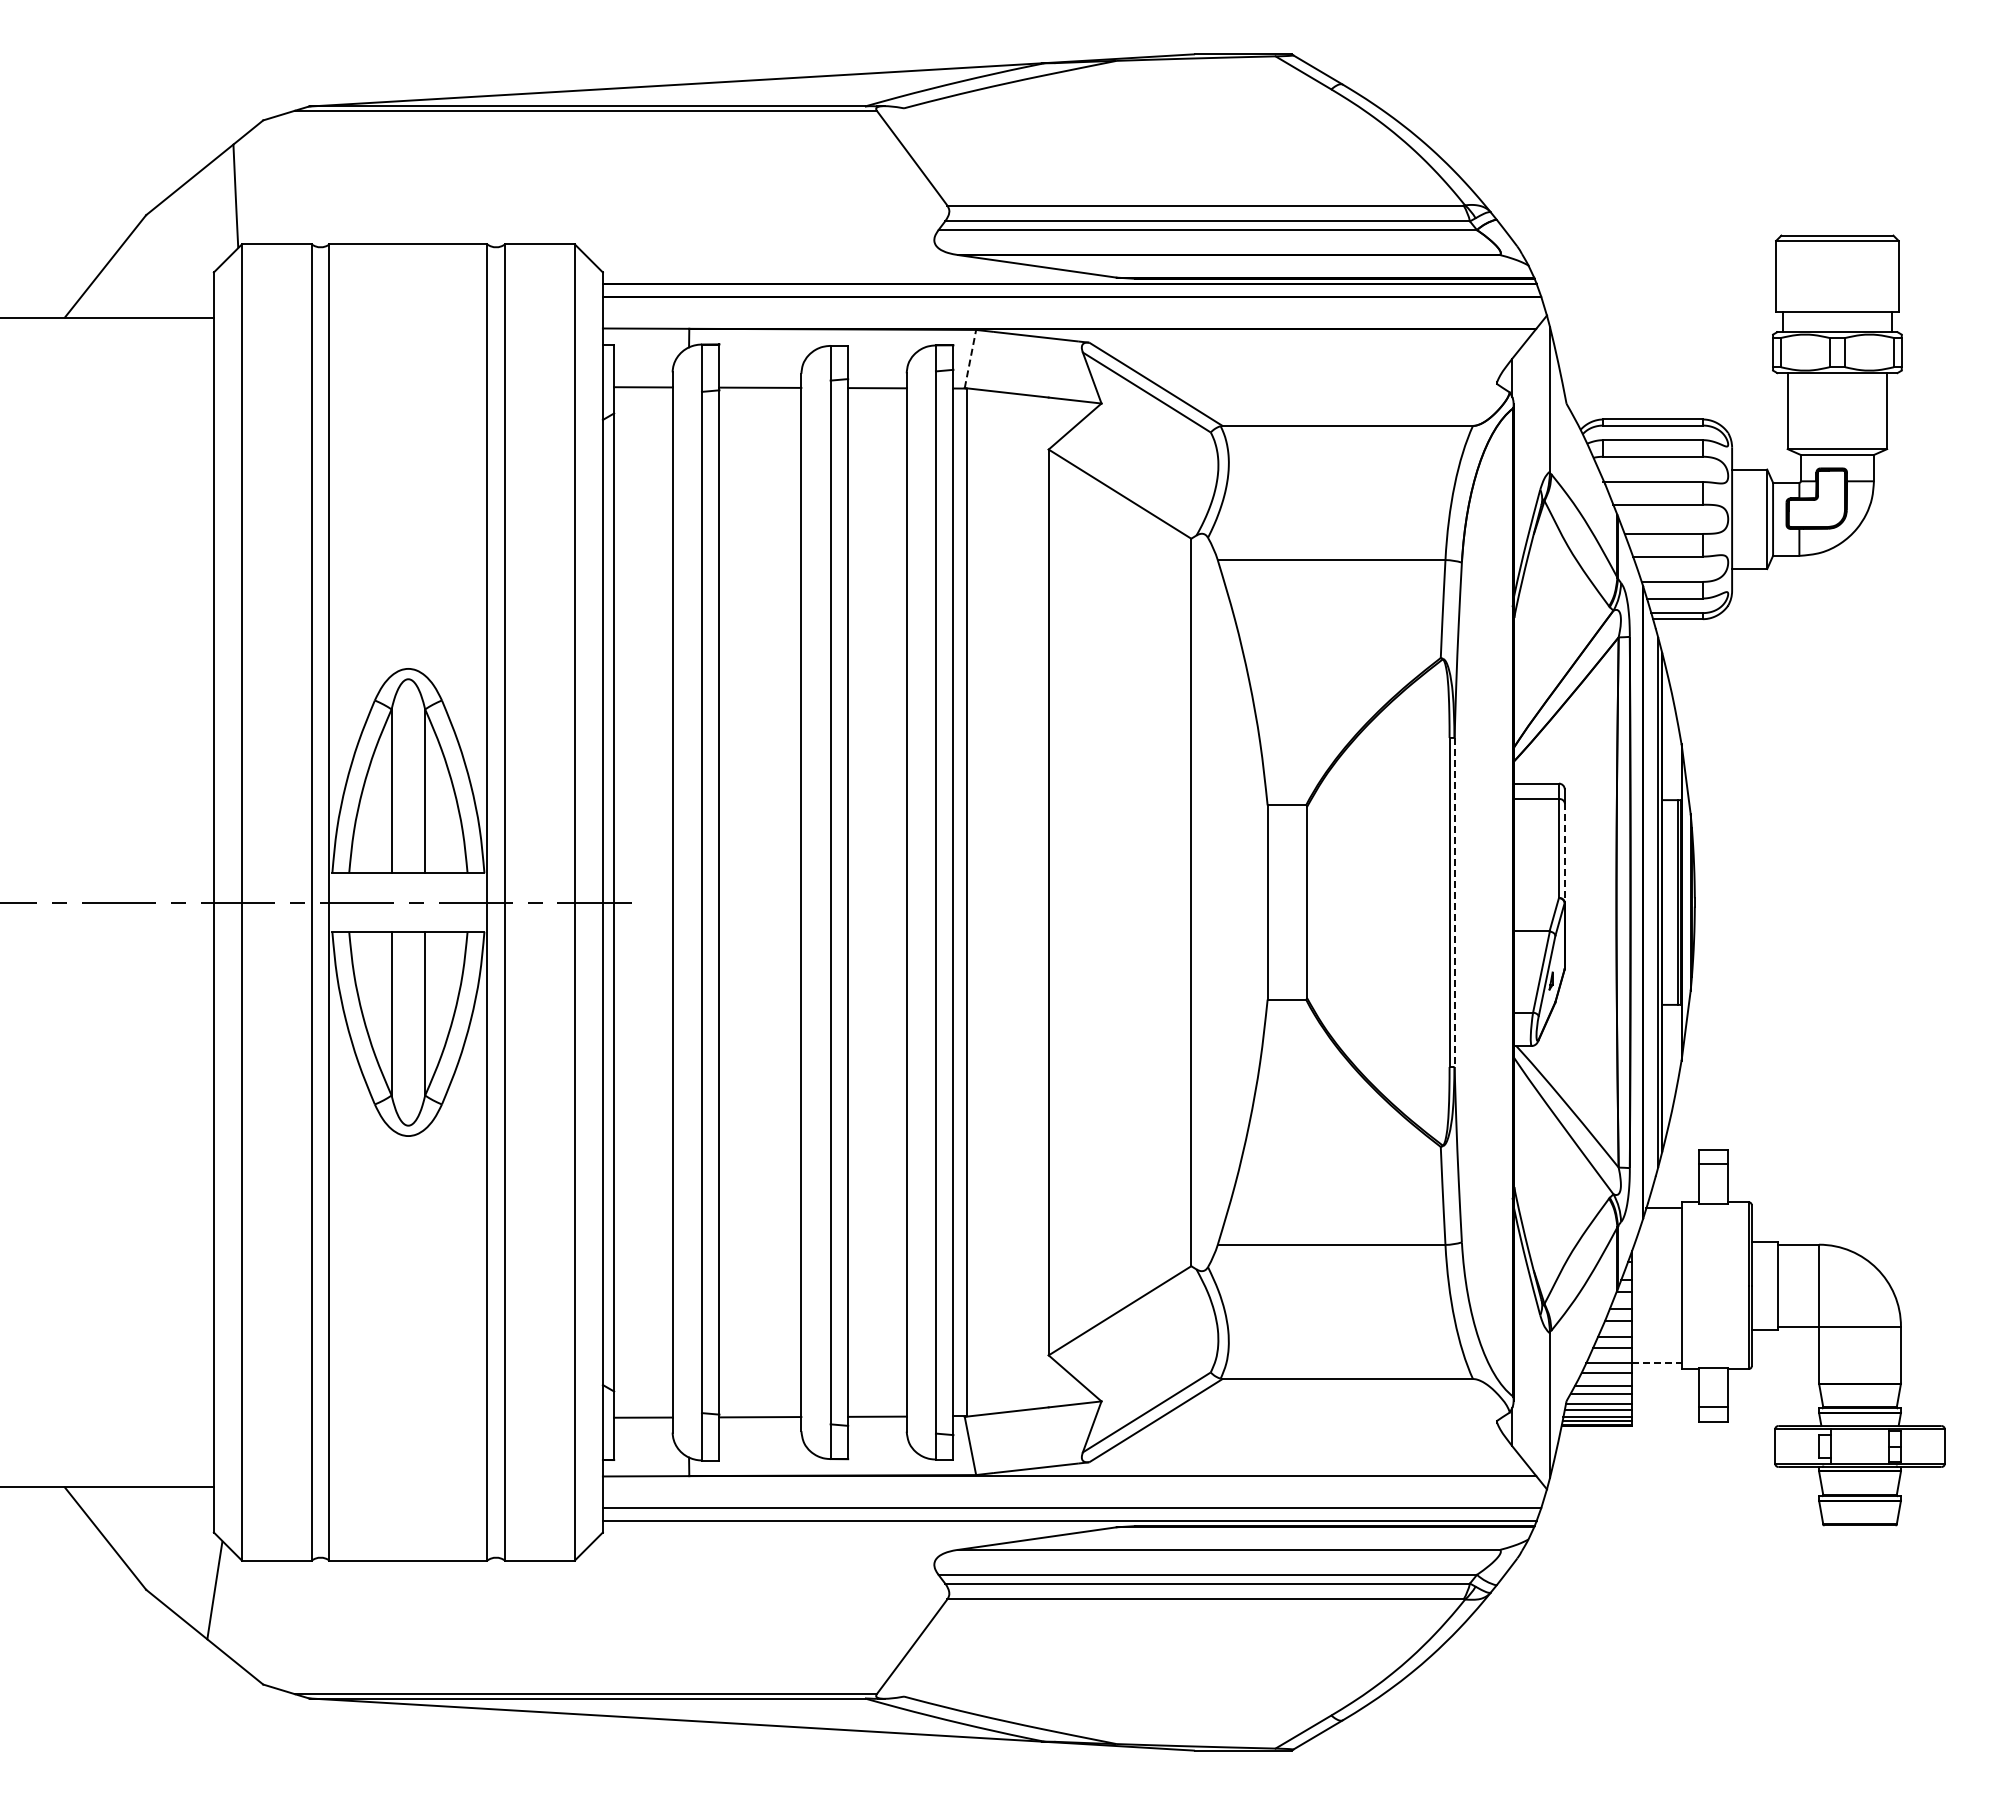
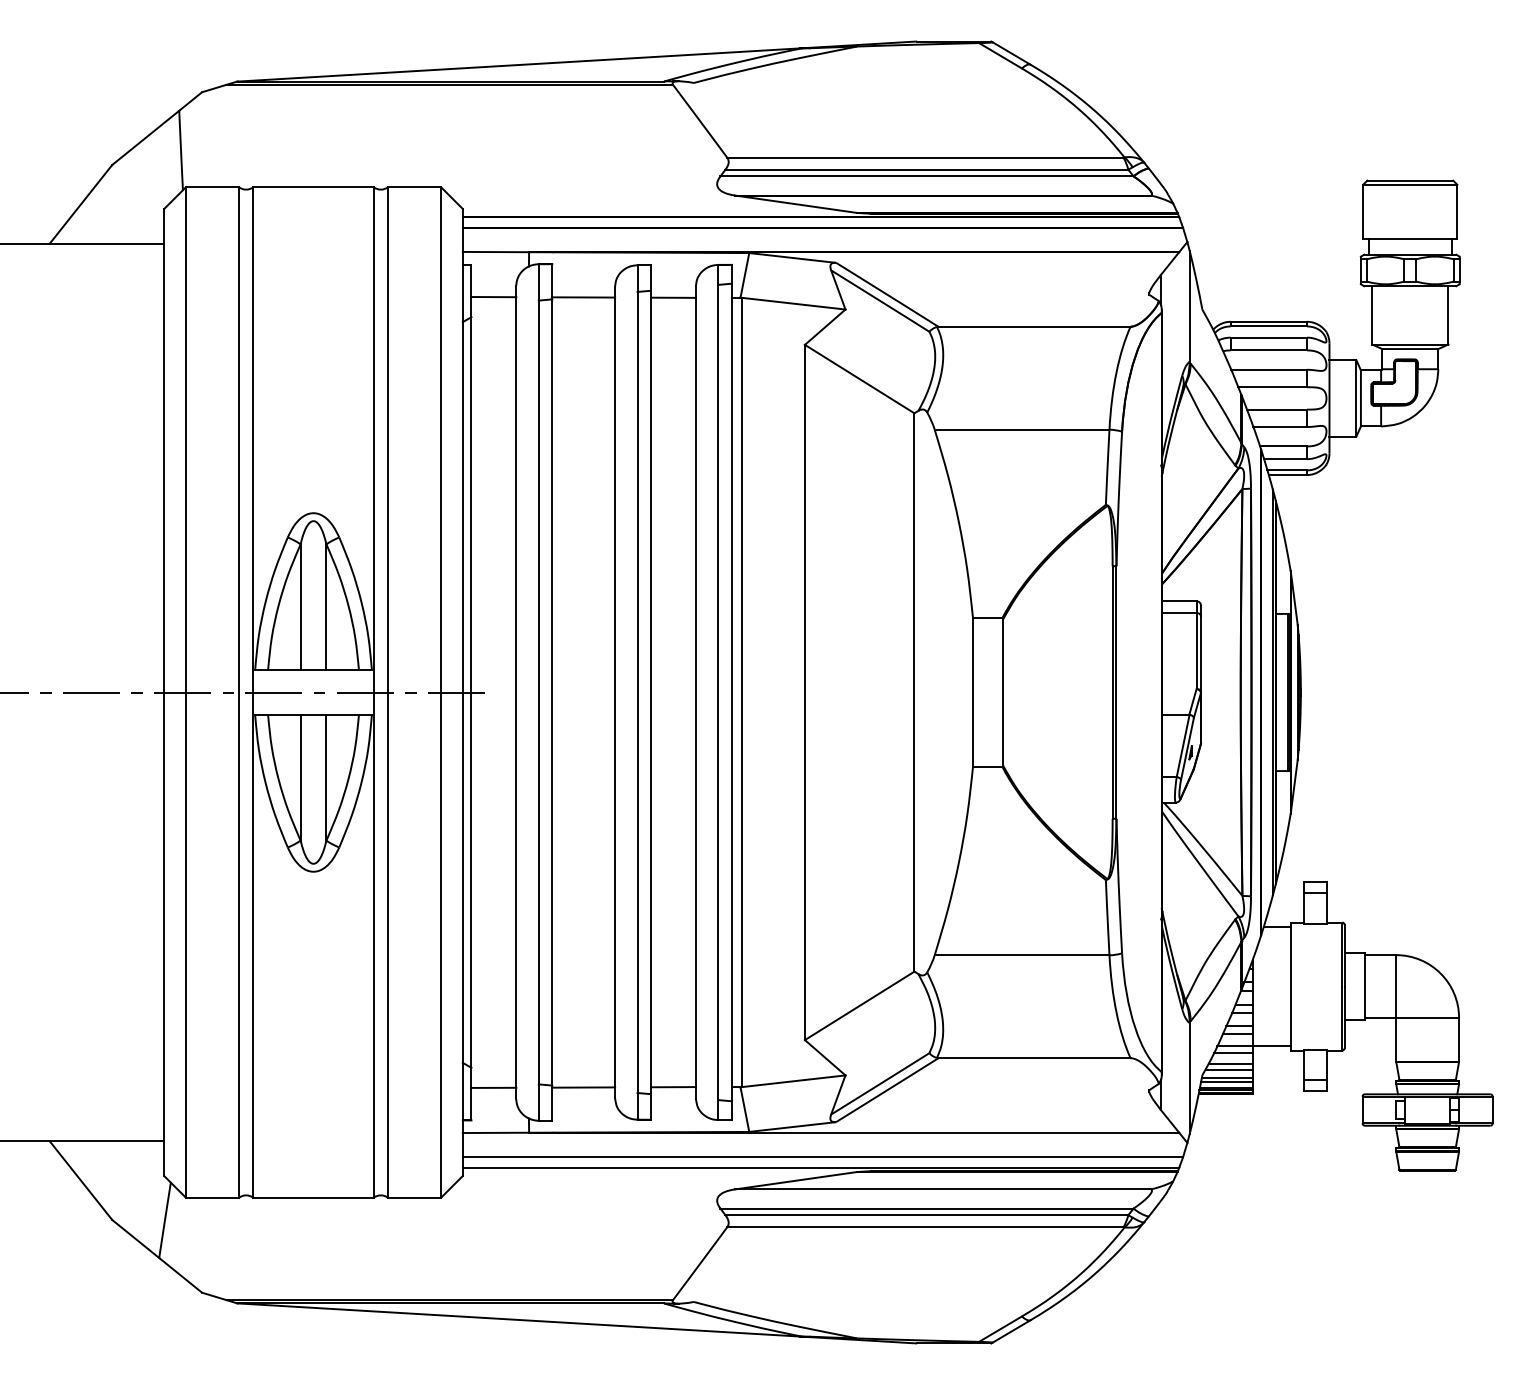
line: (970, 359) -> (744, 275), dashed -> solid
line: (1564, 853) -> (1200, 654), dashed -> solid
line: (1454, 902) -> (1116, 692), dashed -> solid
line: (1656, 1363) -> (1271, 1046), dashed -> solid

